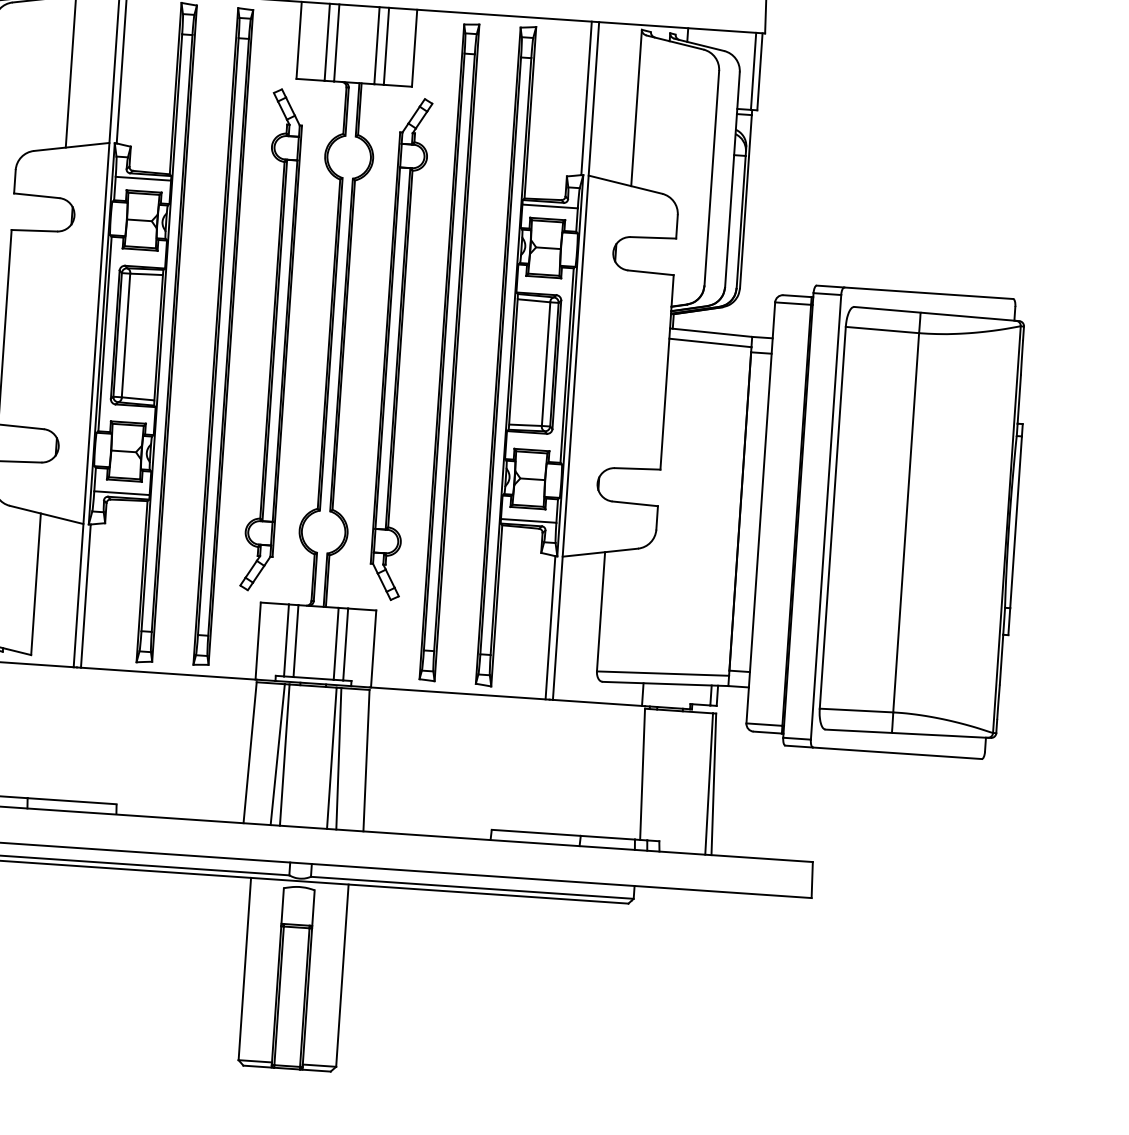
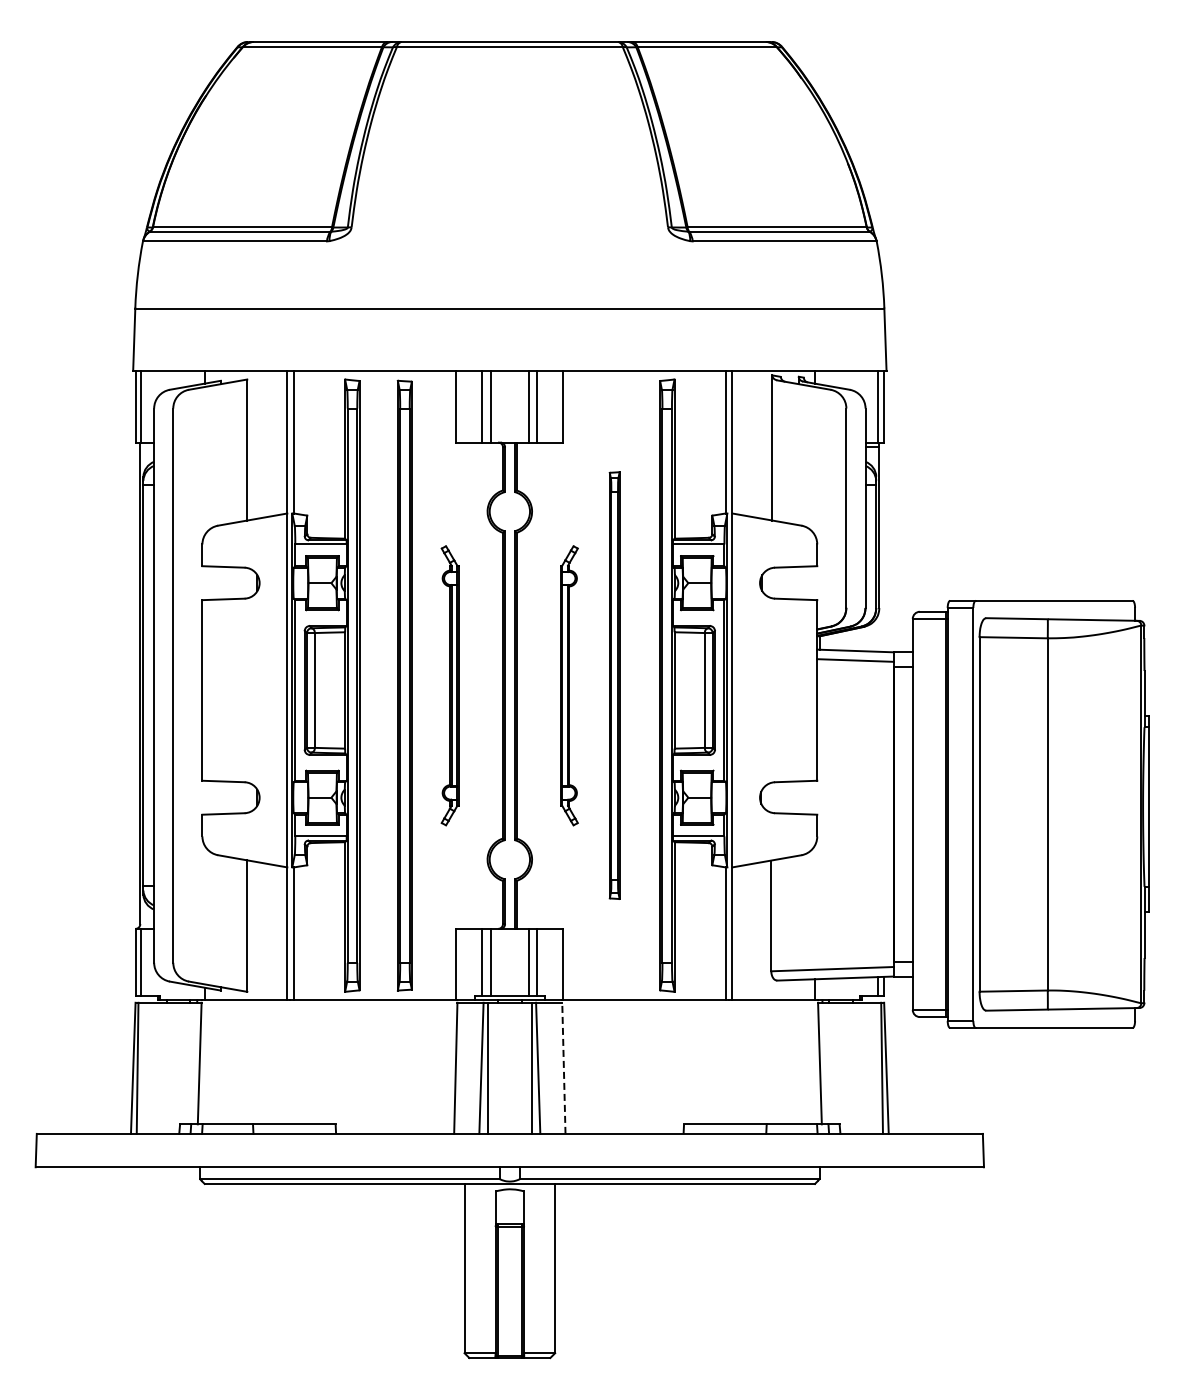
part: (271, 340) -> (449, 685), size x0.6
part: (400, 348) -> (569, 685), size x0.6
part: (449, 352) -> (614, 685), size x0.7
line: (366, 760) -> (563, 1068), solid -> dashed

